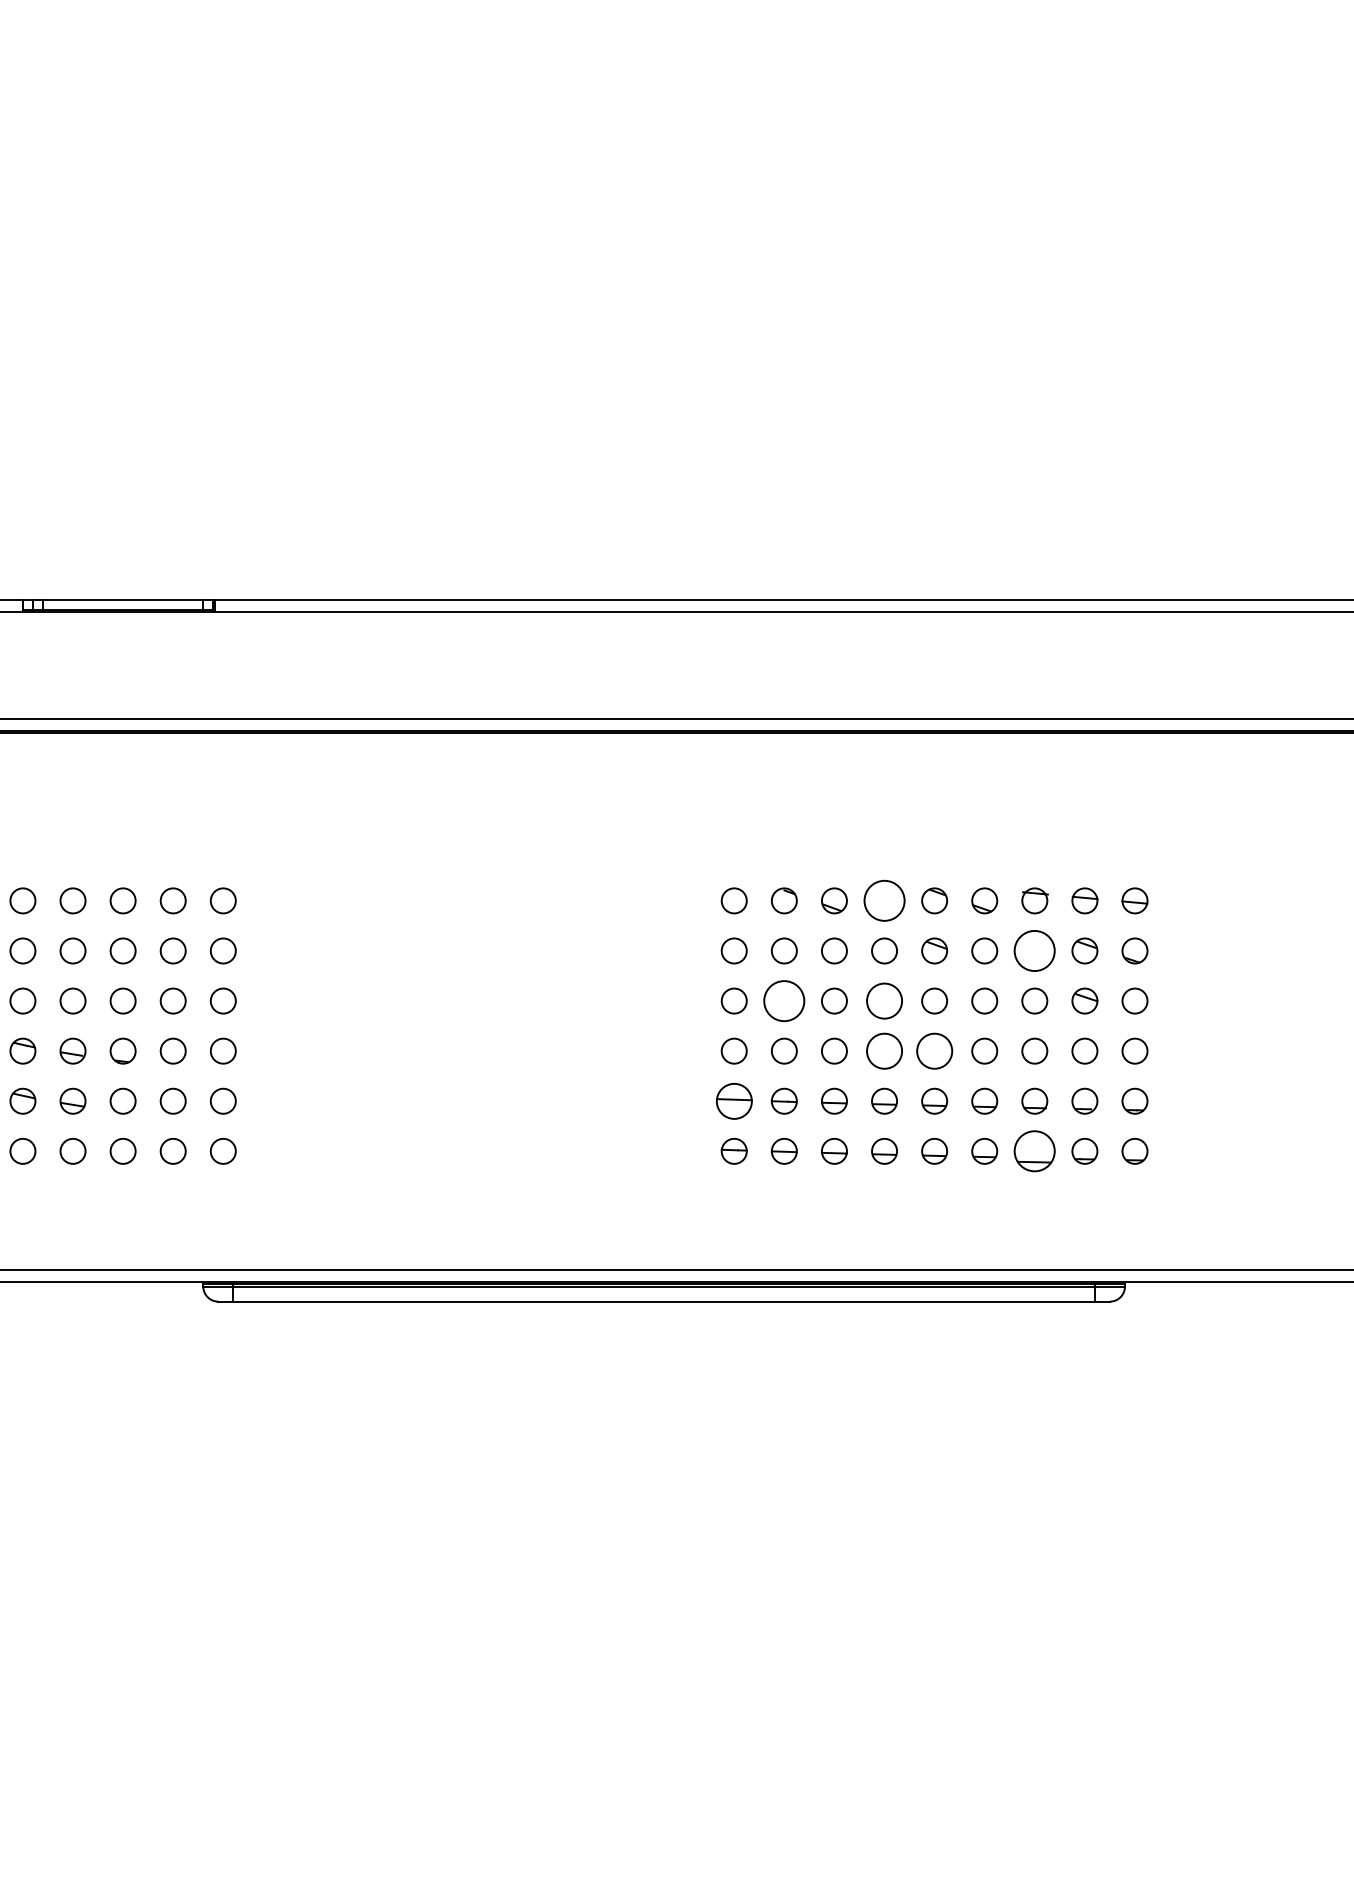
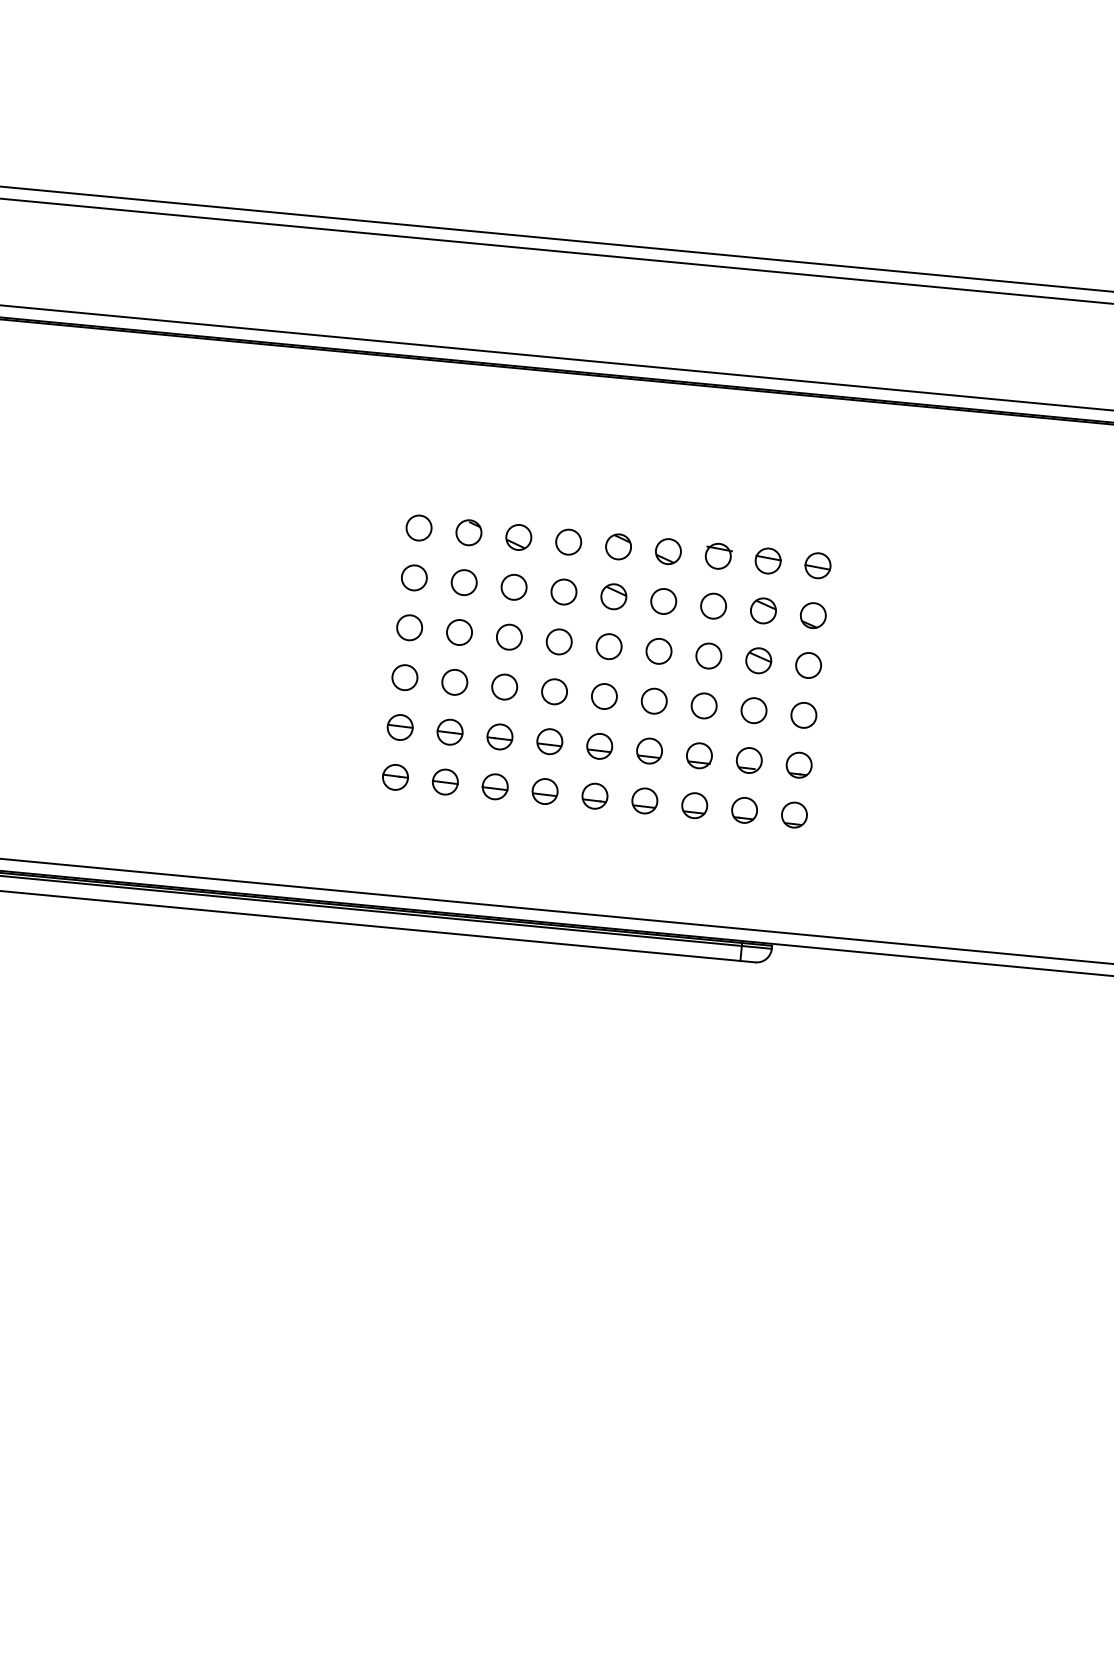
circle: (884, 900) -> (568, 541), size x0.62
circle: (1034, 950) -> (713, 605), size x0.62
circle: (784, 1000) -> (459, 631), size x0.62
circle: (884, 1000) -> (559, 641), size x0.71
circle: (884, 1050) -> (554, 691), size x0.71
circle: (934, 1050) -> (604, 695), size x0.71
part: (733, 1100) -> (399, 726), size x0.71
part: (1034, 1151) -> (694, 805), size x0.62

